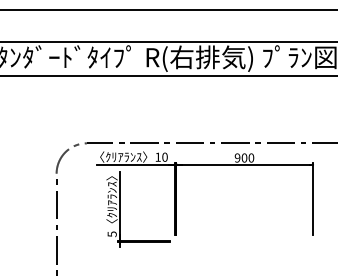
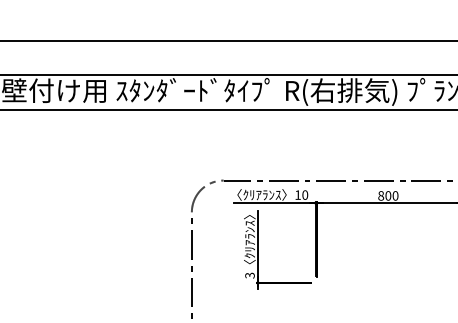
text: (237, 157) -> (381, 195), 900 -> 800
text: (111, 234) -> (249, 275), 5 -> 3

